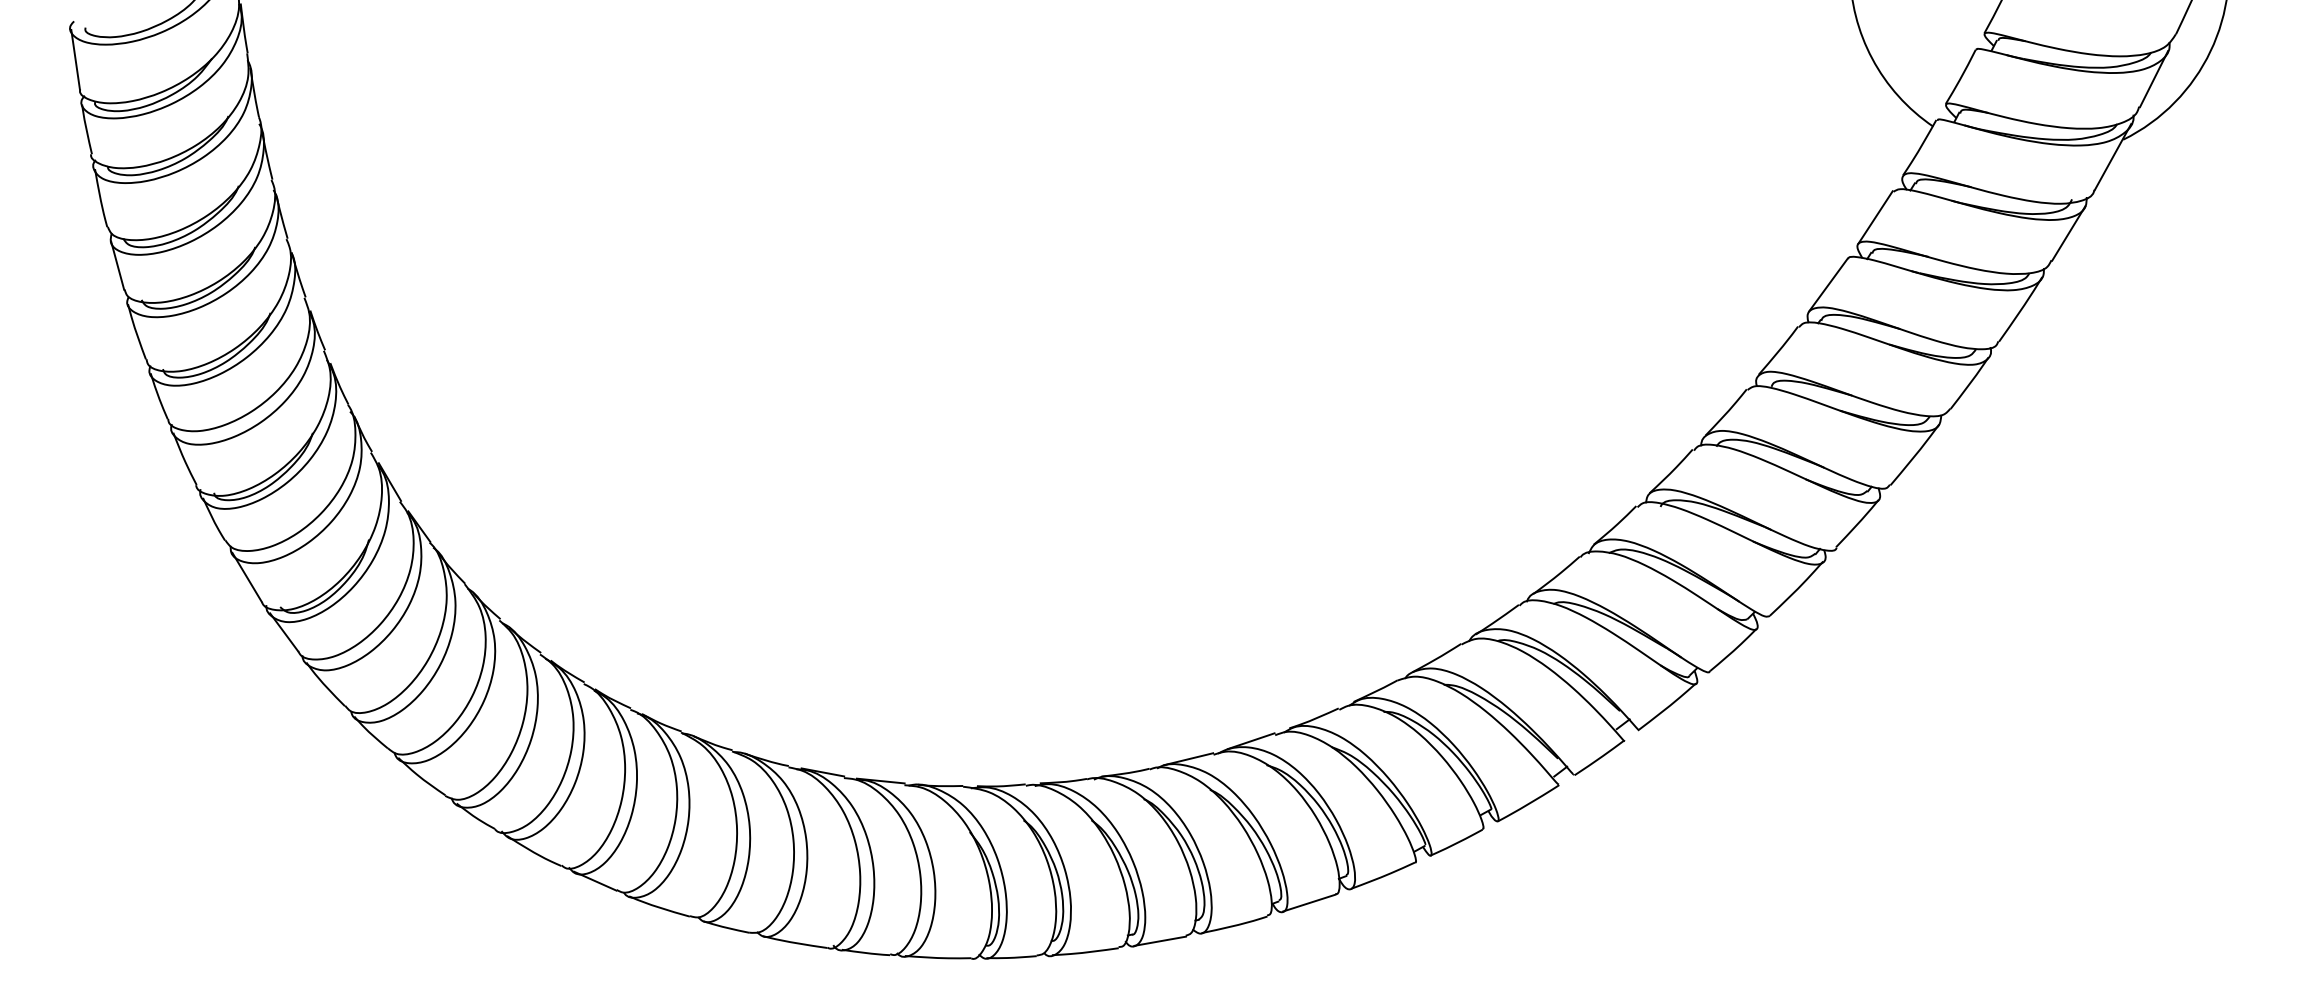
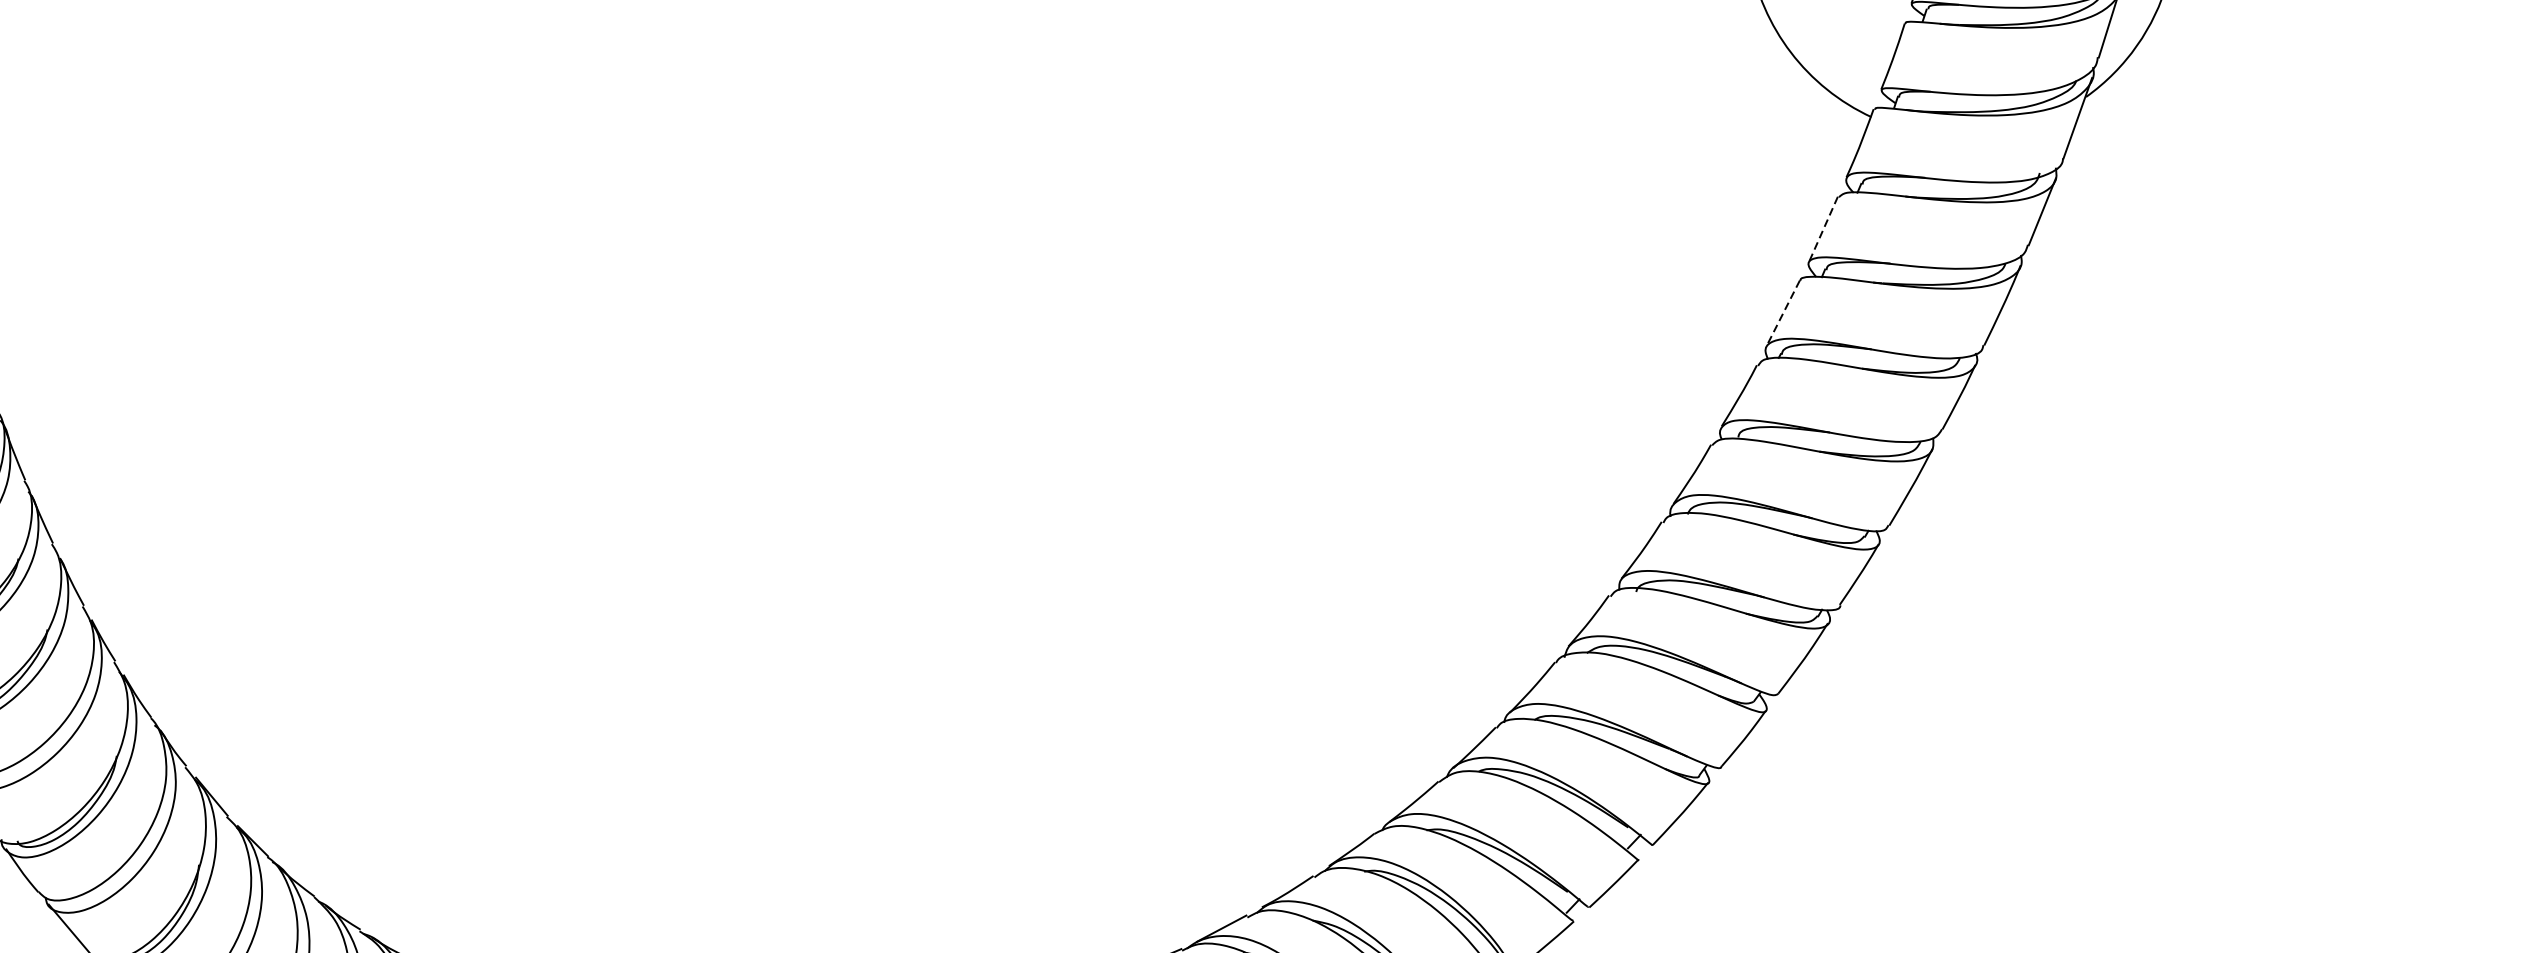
line: (1875, 217) -> (1823, 229), solid -> dashed
line: (1828, 285) -> (1783, 313), solid -> dashed

